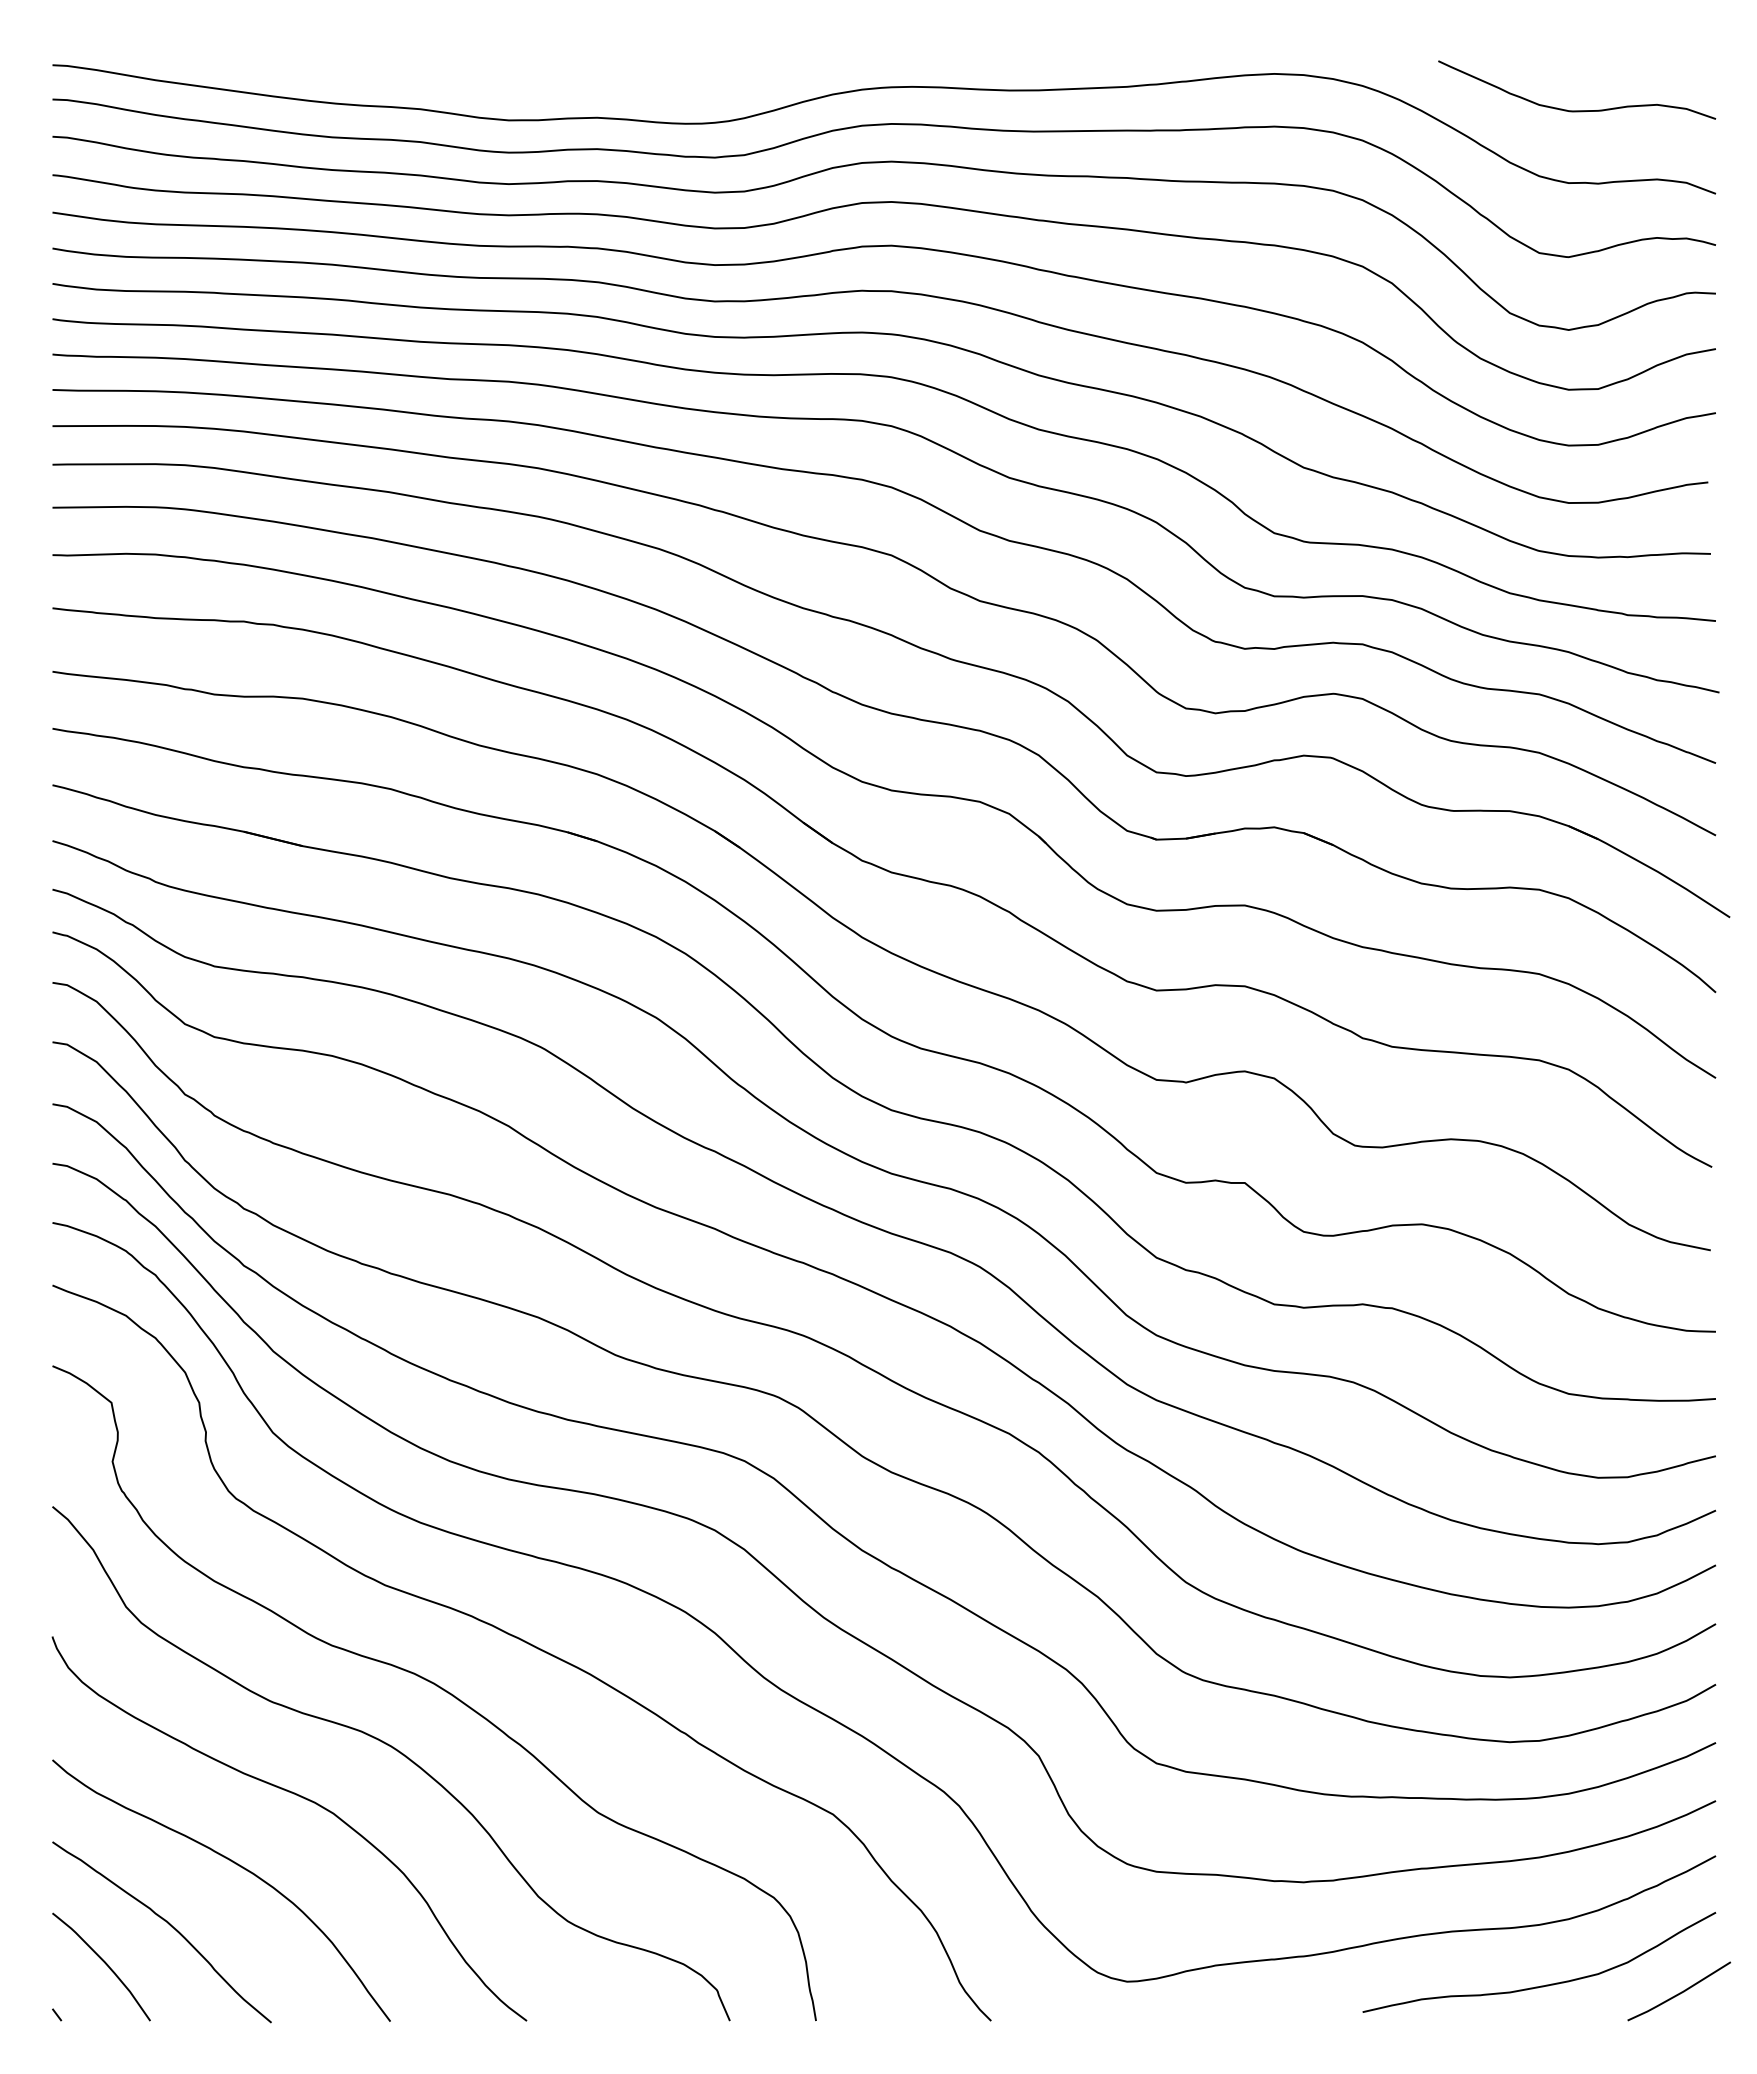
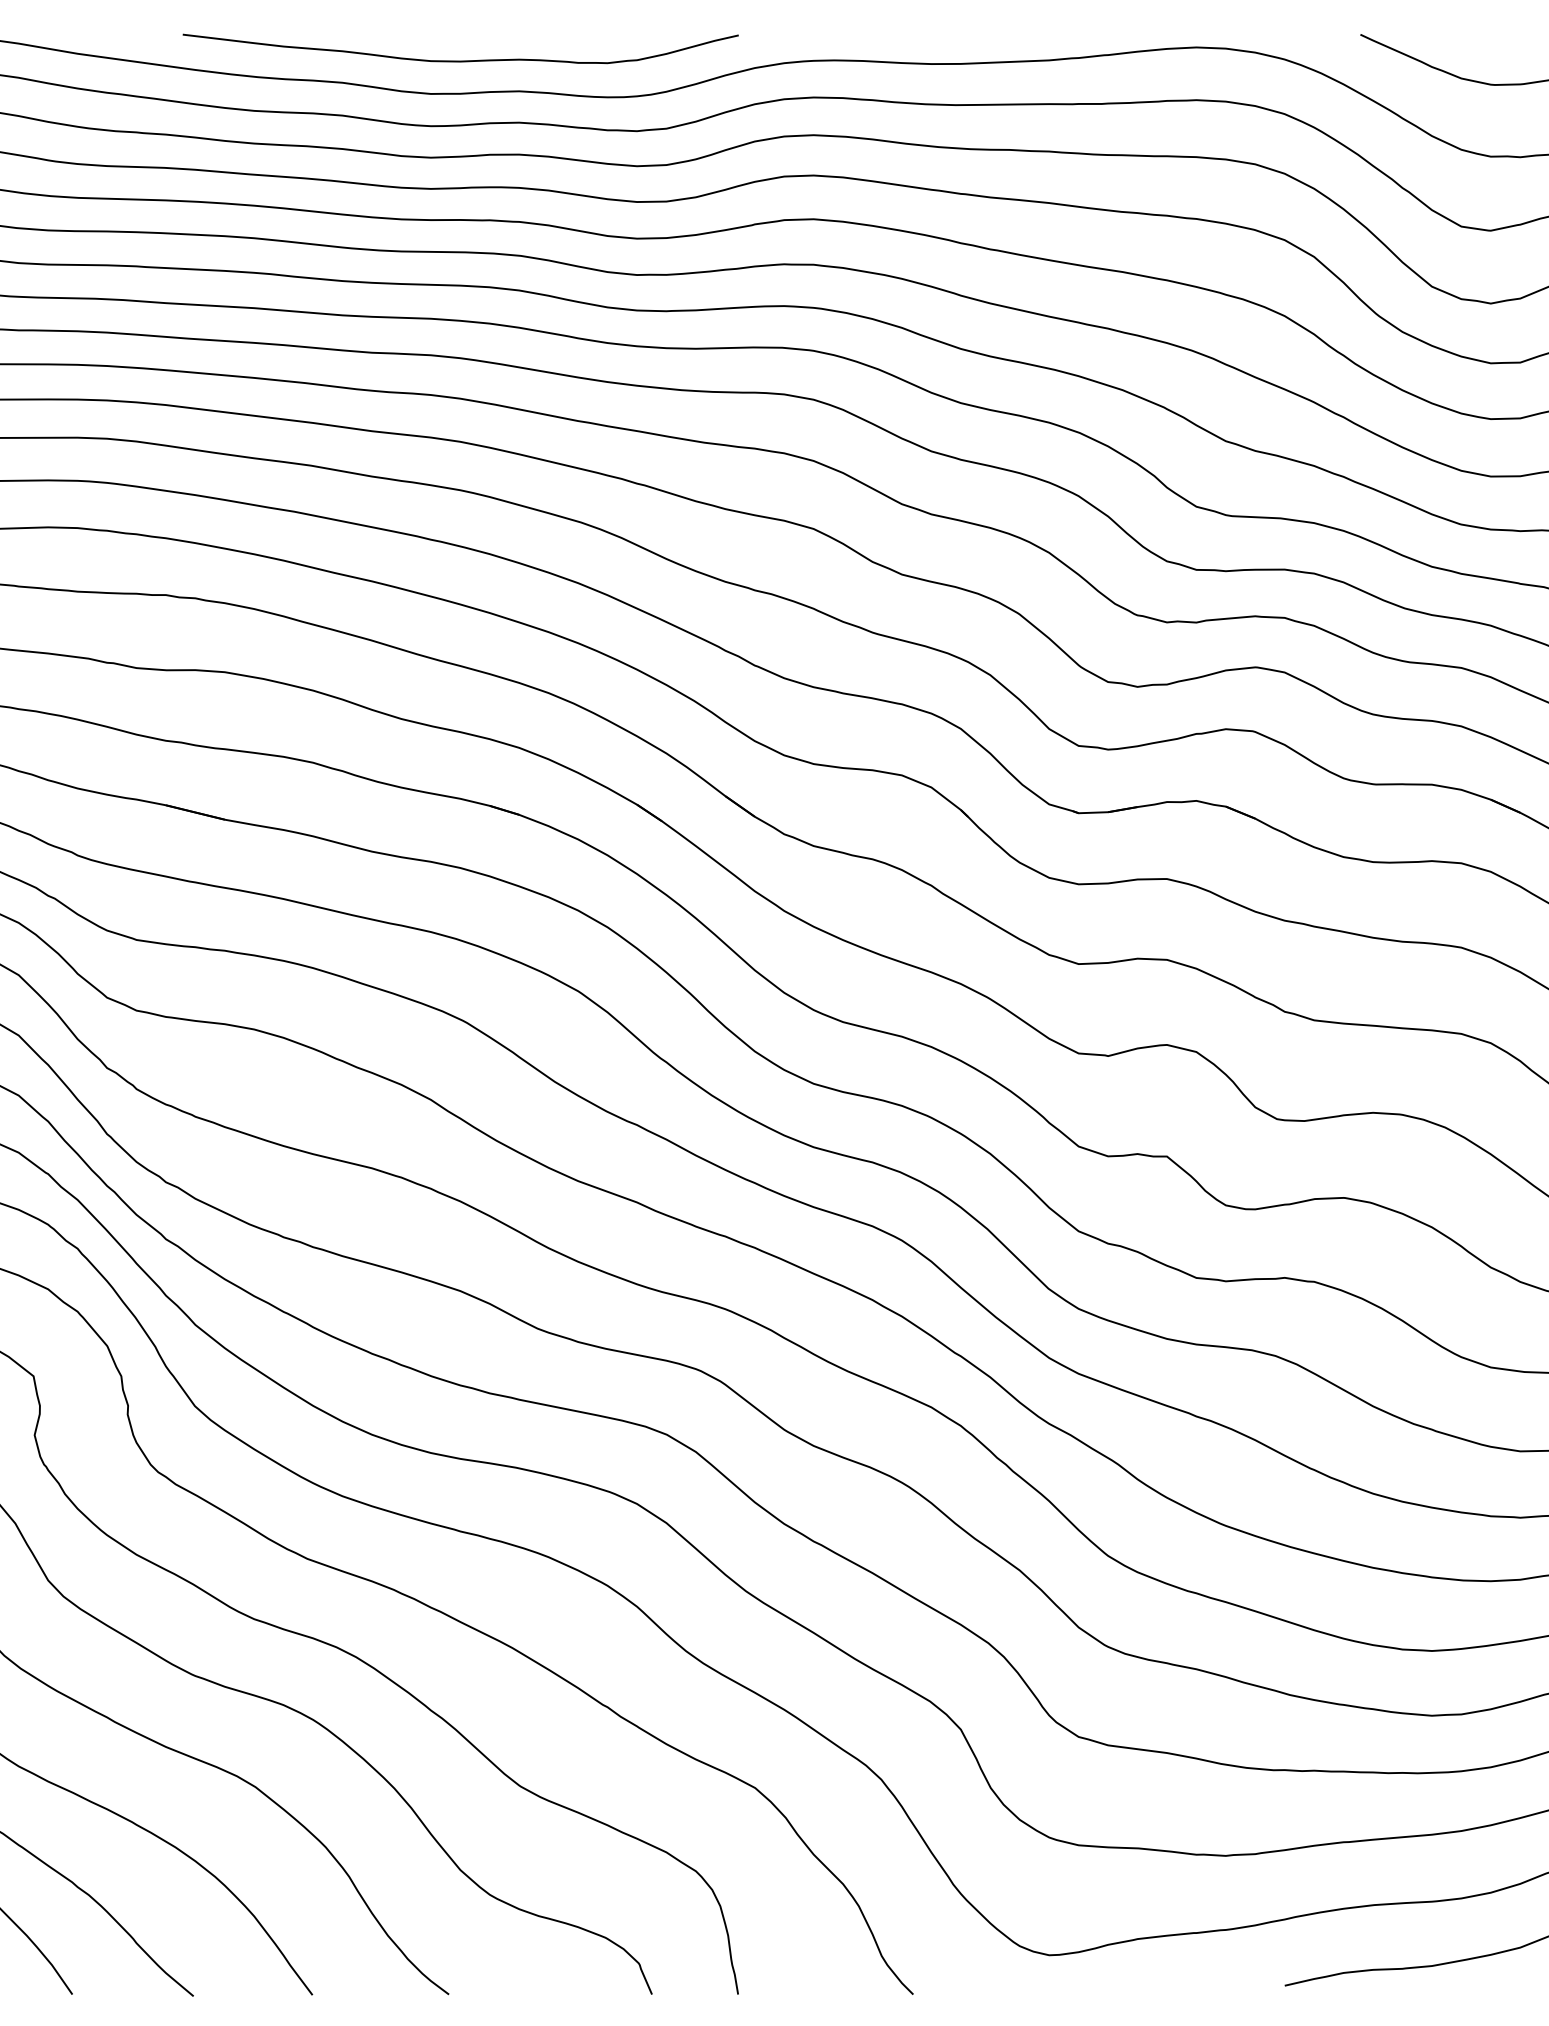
curve: (538, 87) -> (460, 61), added

